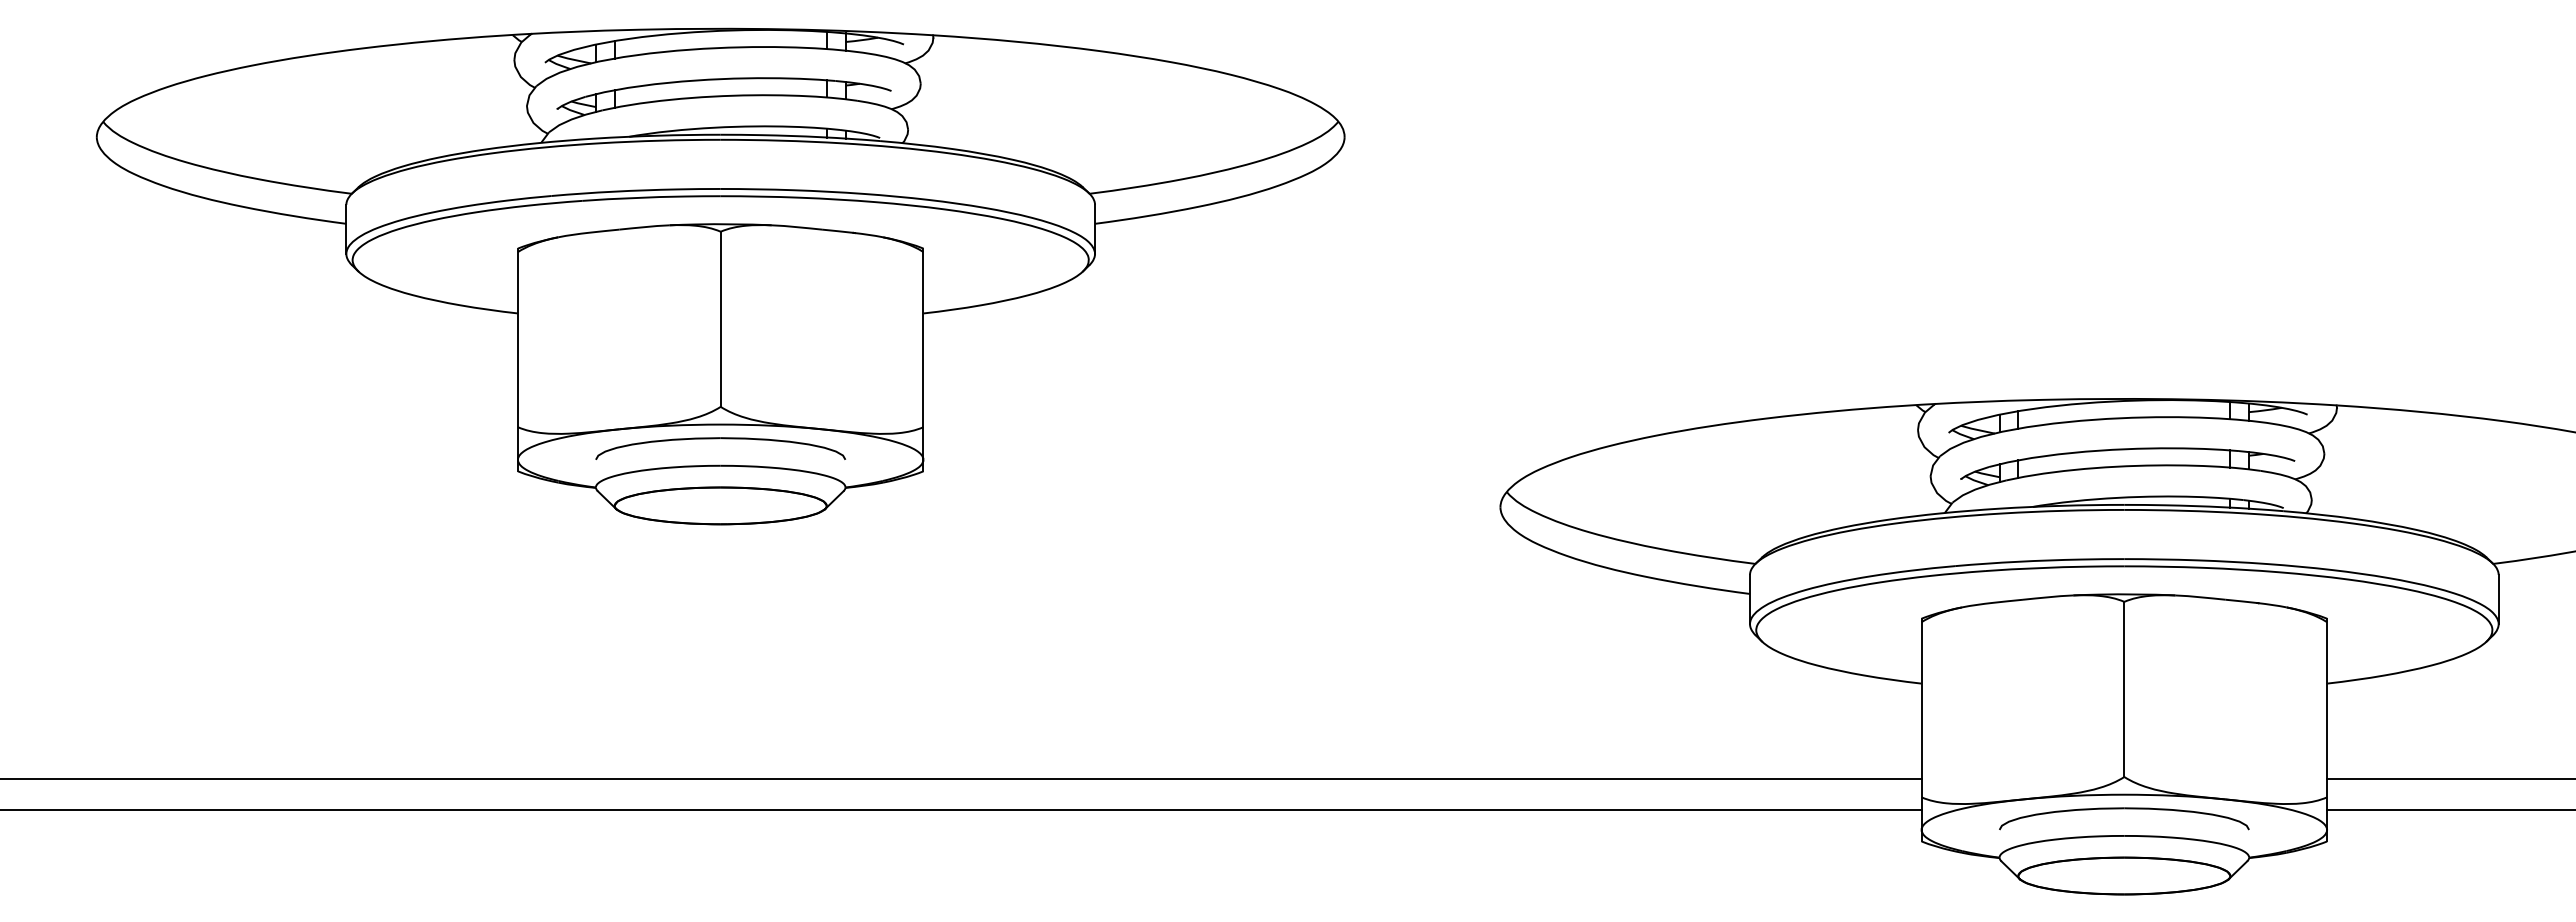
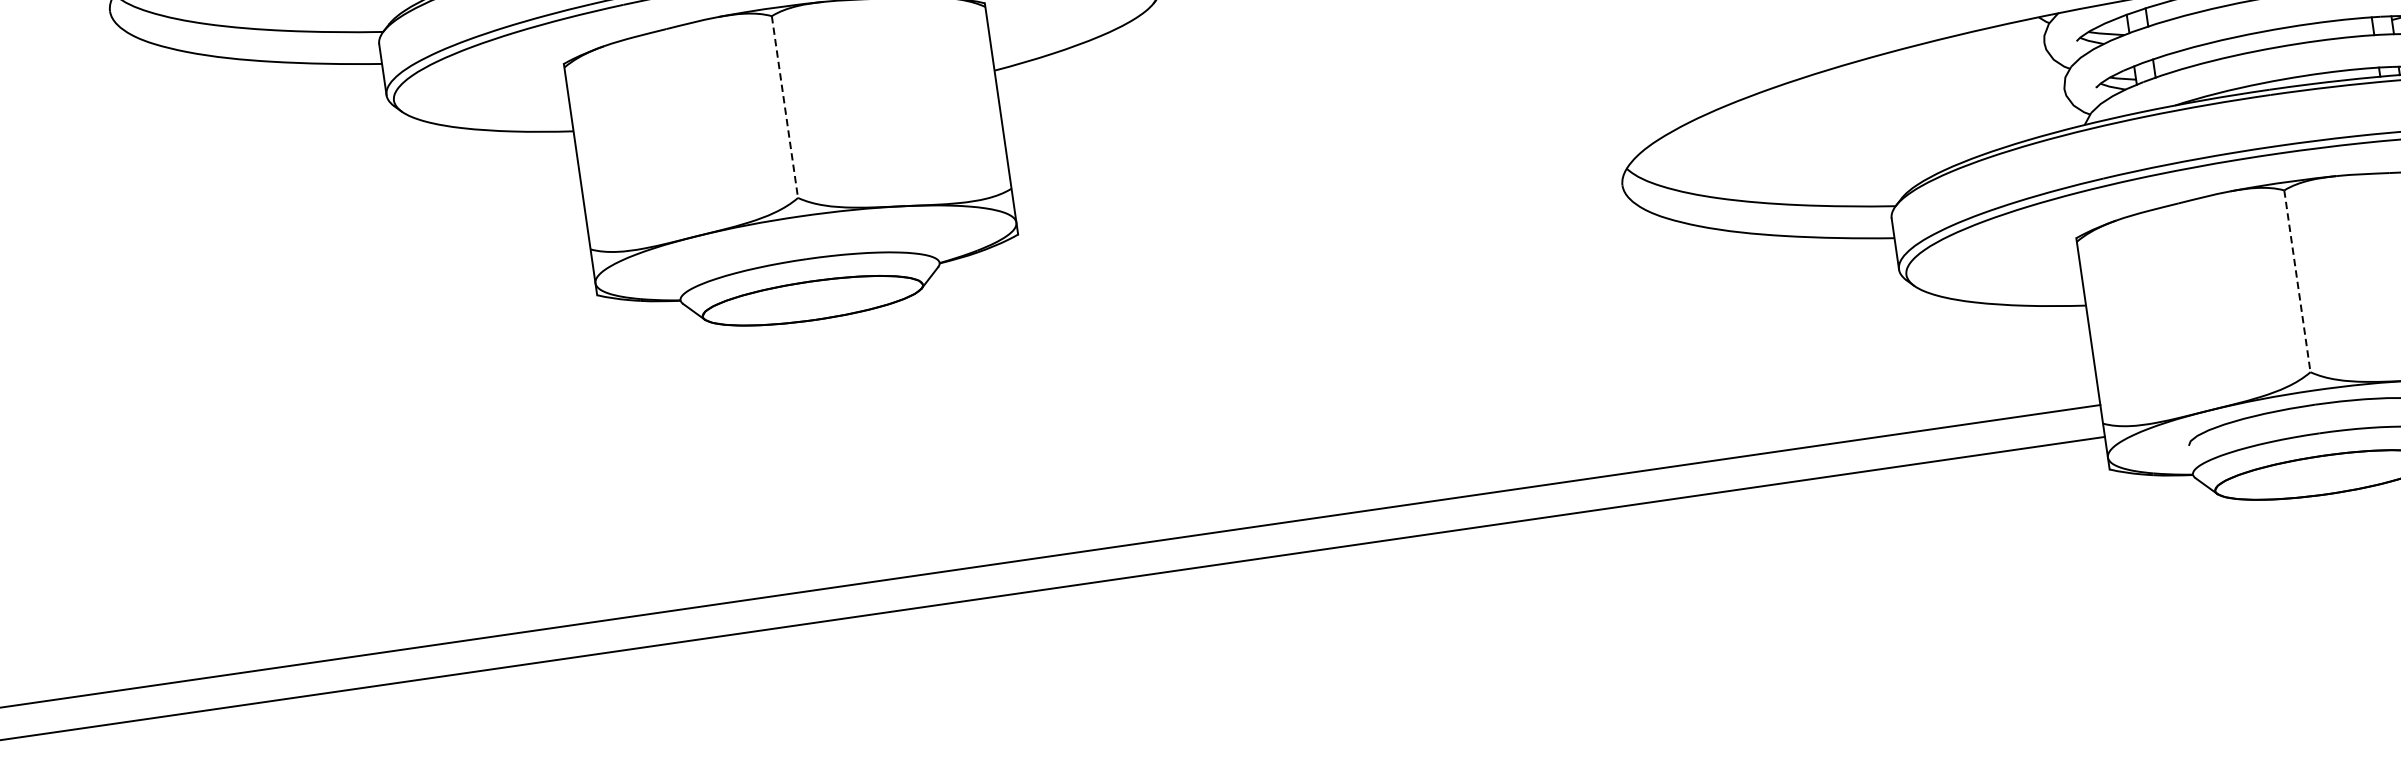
line: (720, 319) -> (784, 107), solid -> dashed
part: (718, 439) -> (800, 232), removed
line: (2124, 689) -> (2297, 281), solid -> dashed

